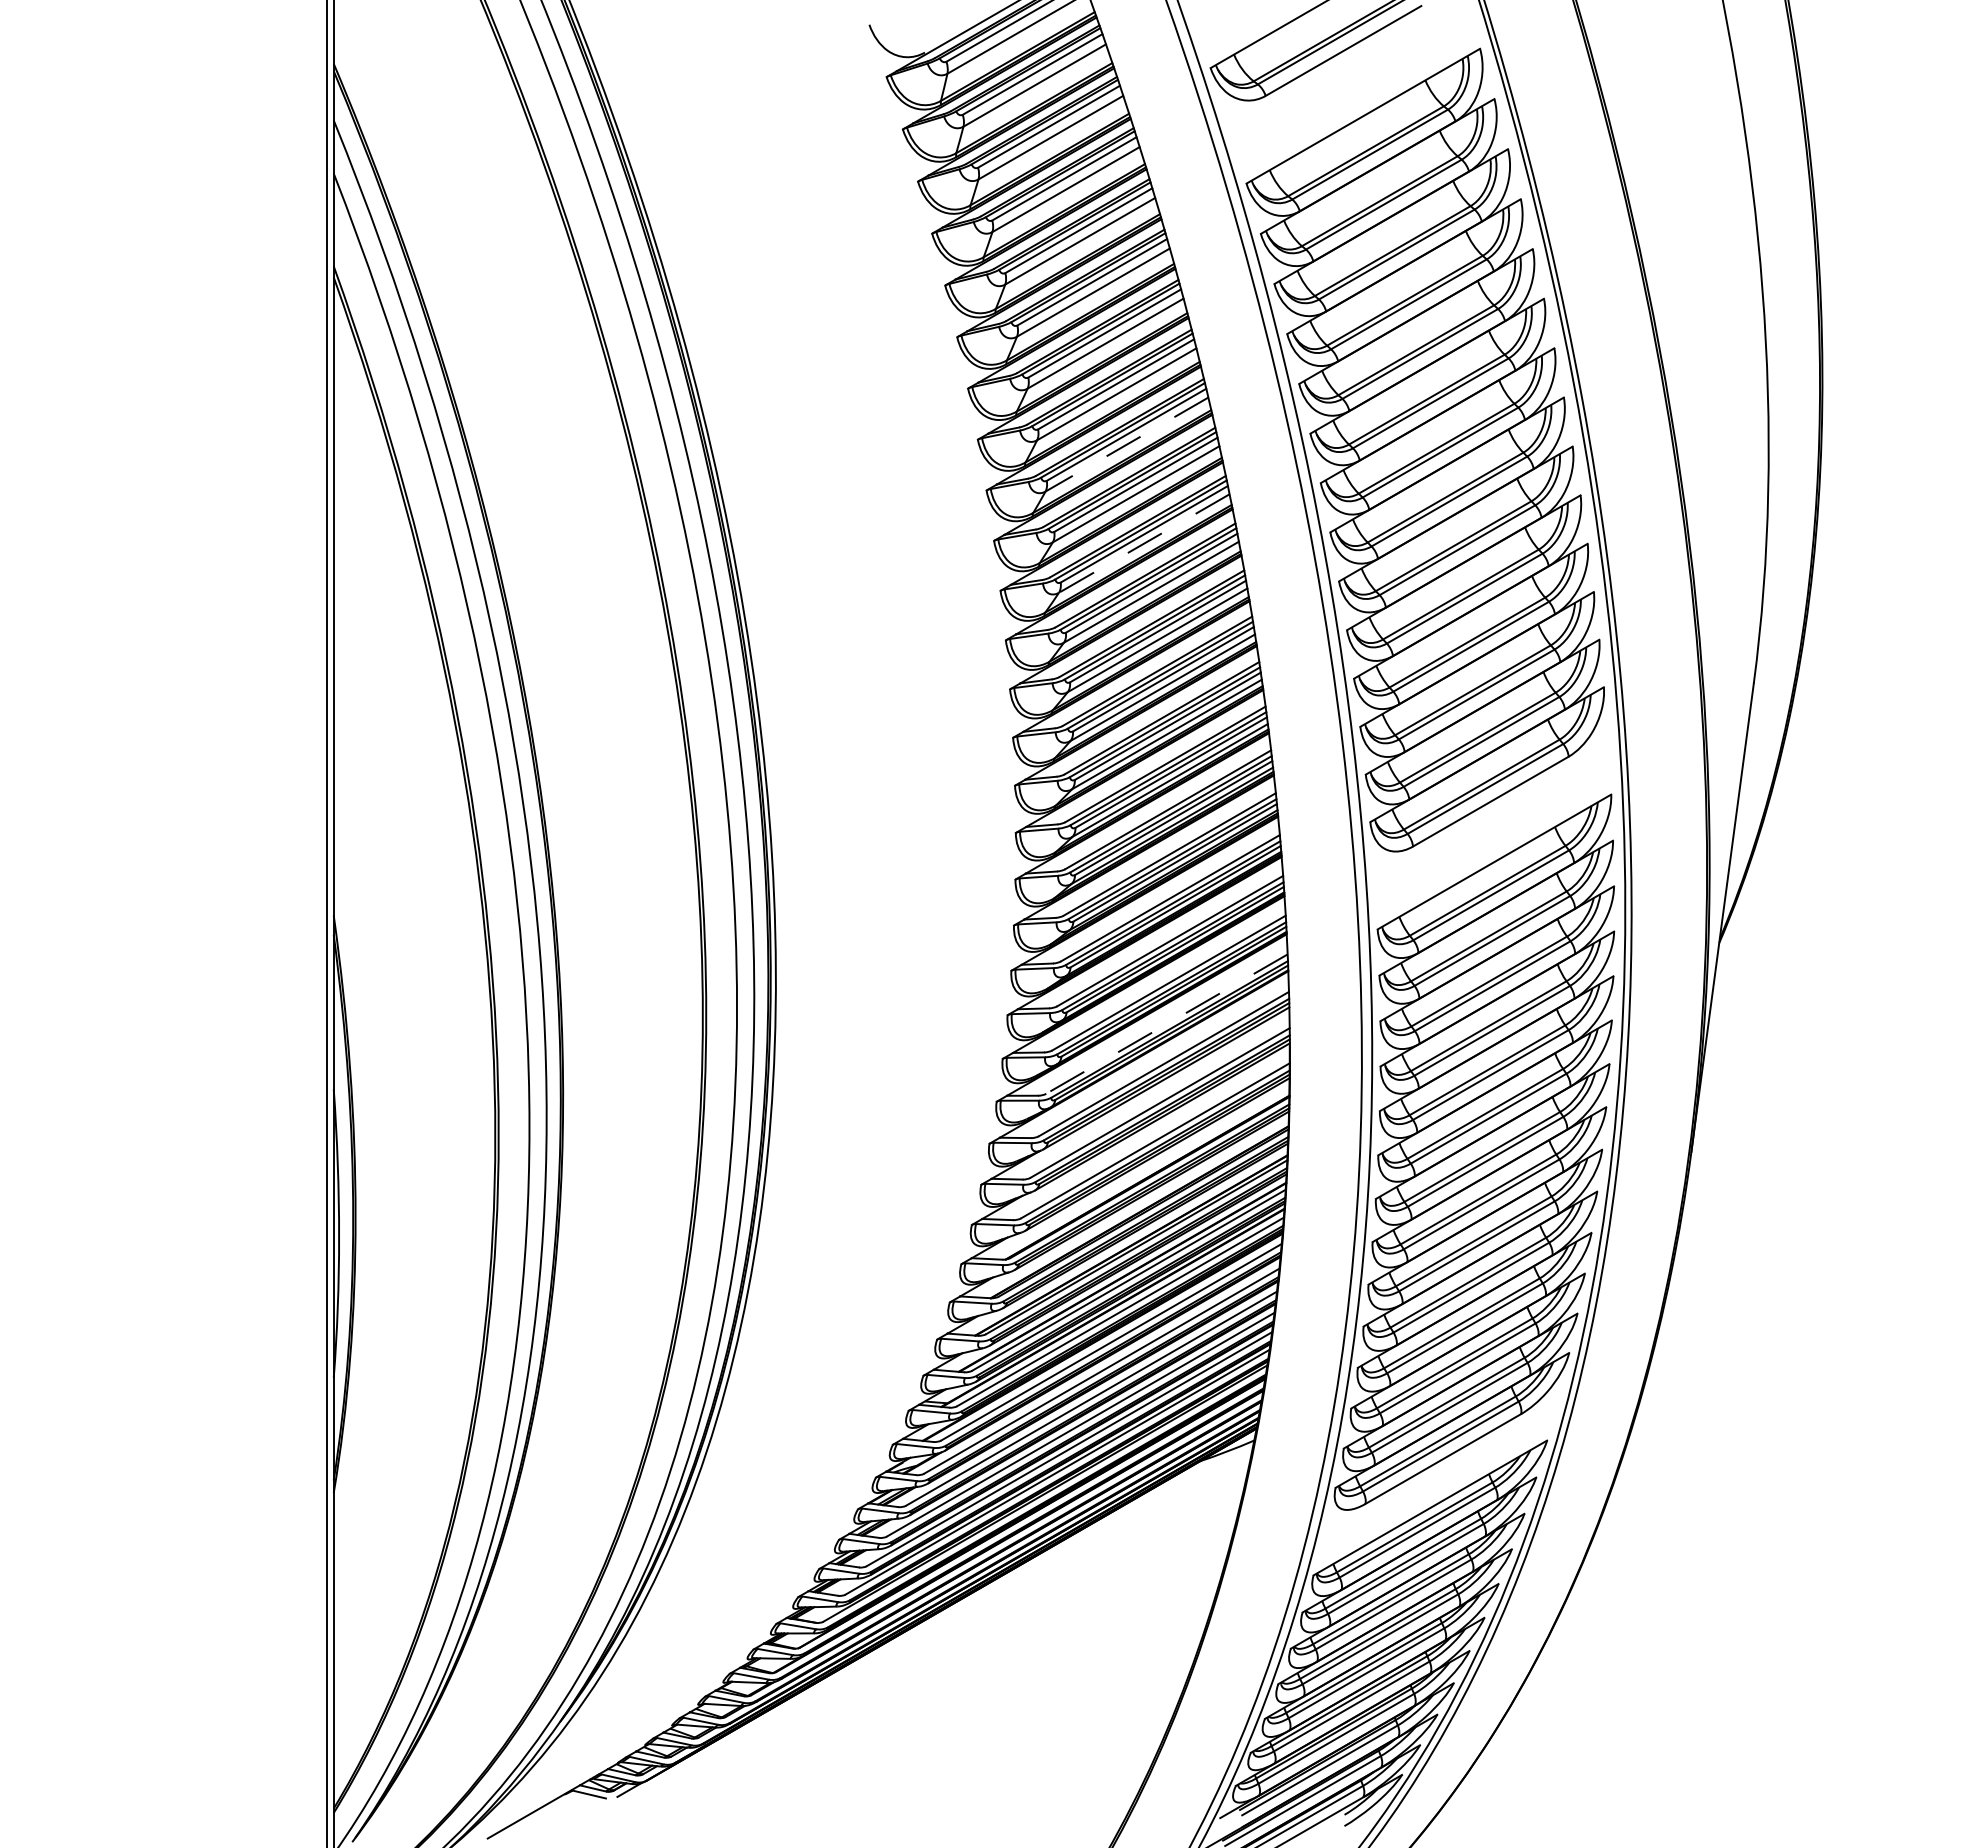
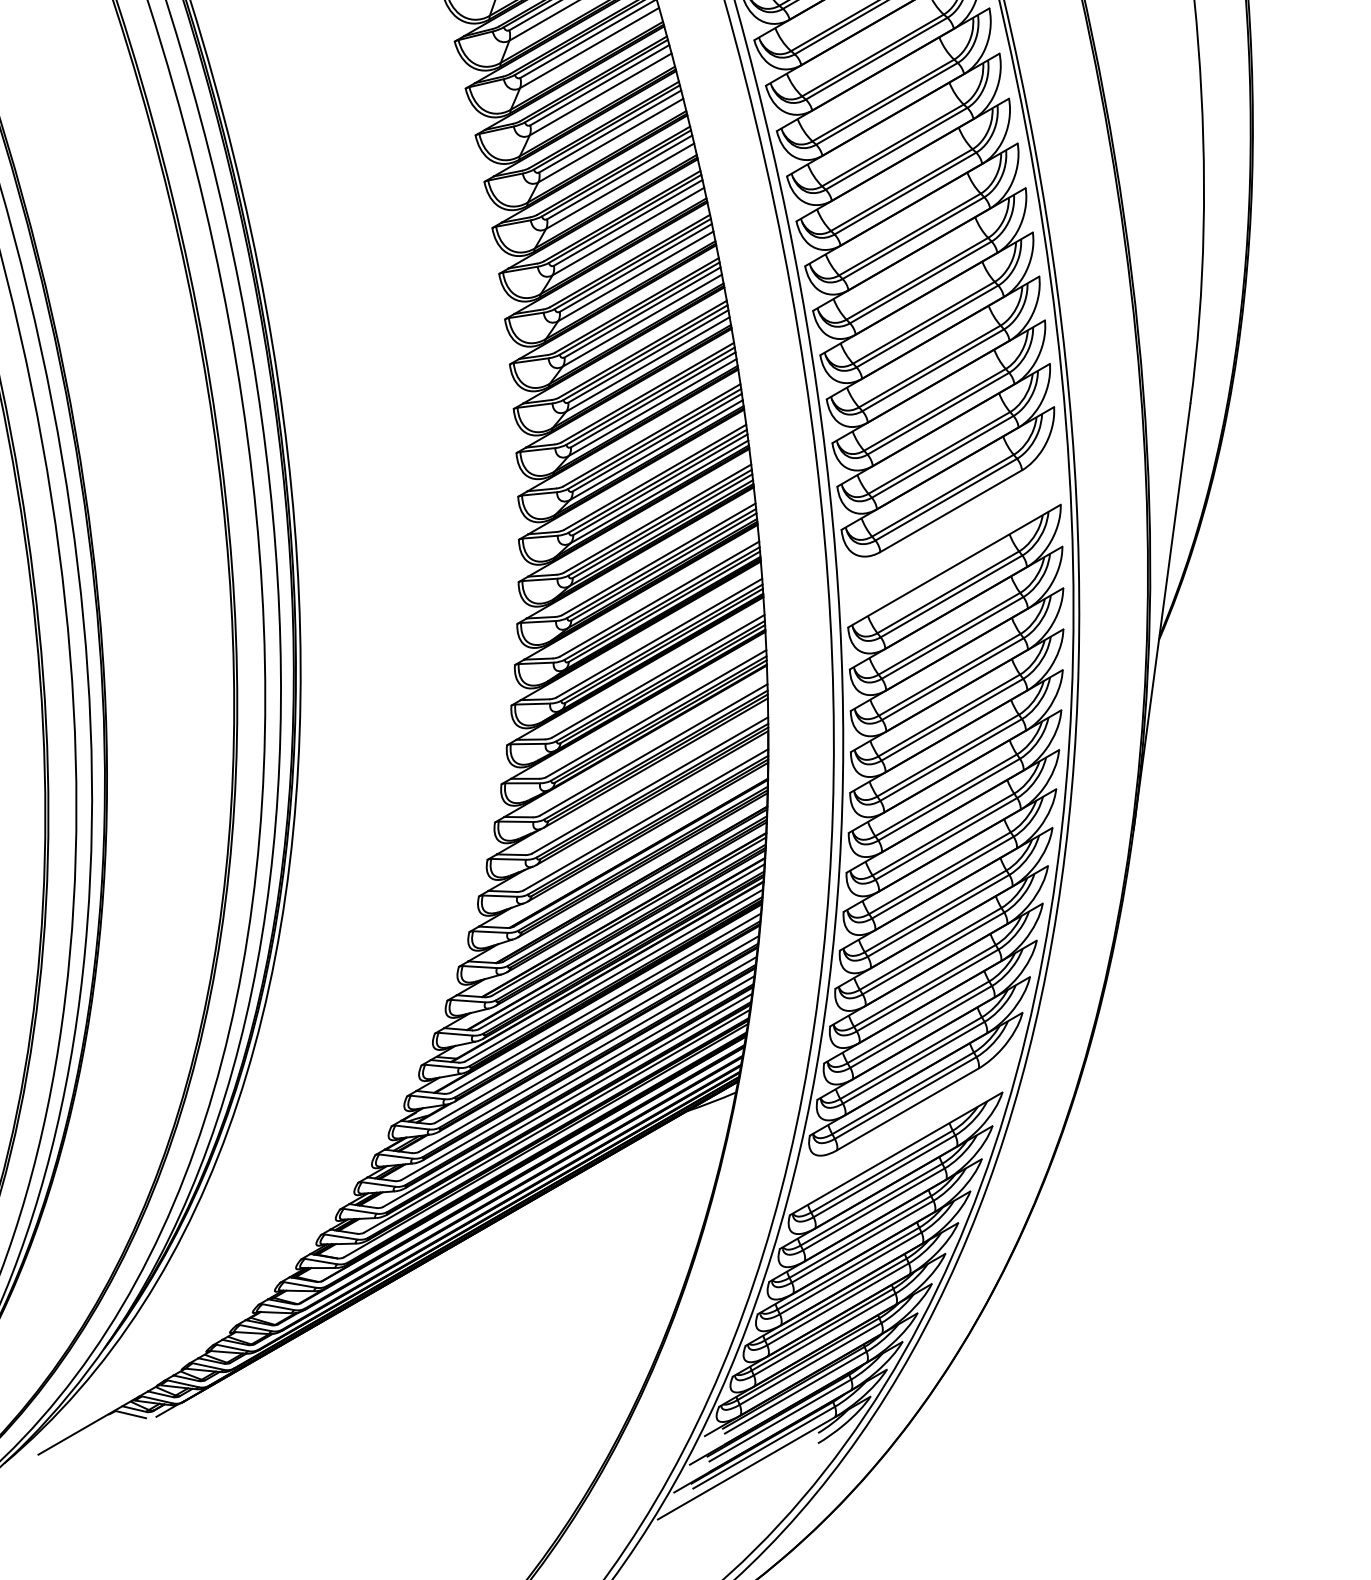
line: (1126, 444) -> (619, 186), dashed -> solid
line: (1144, 543) -> (636, 276), dashed -> solid
line: (1166, 1024) -> (656, 713), dashed -> solid

